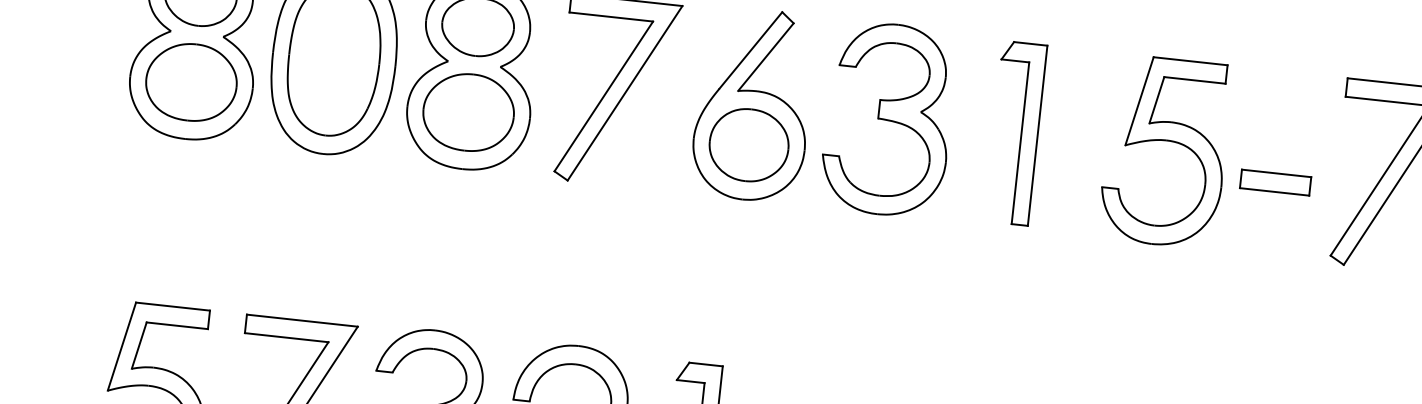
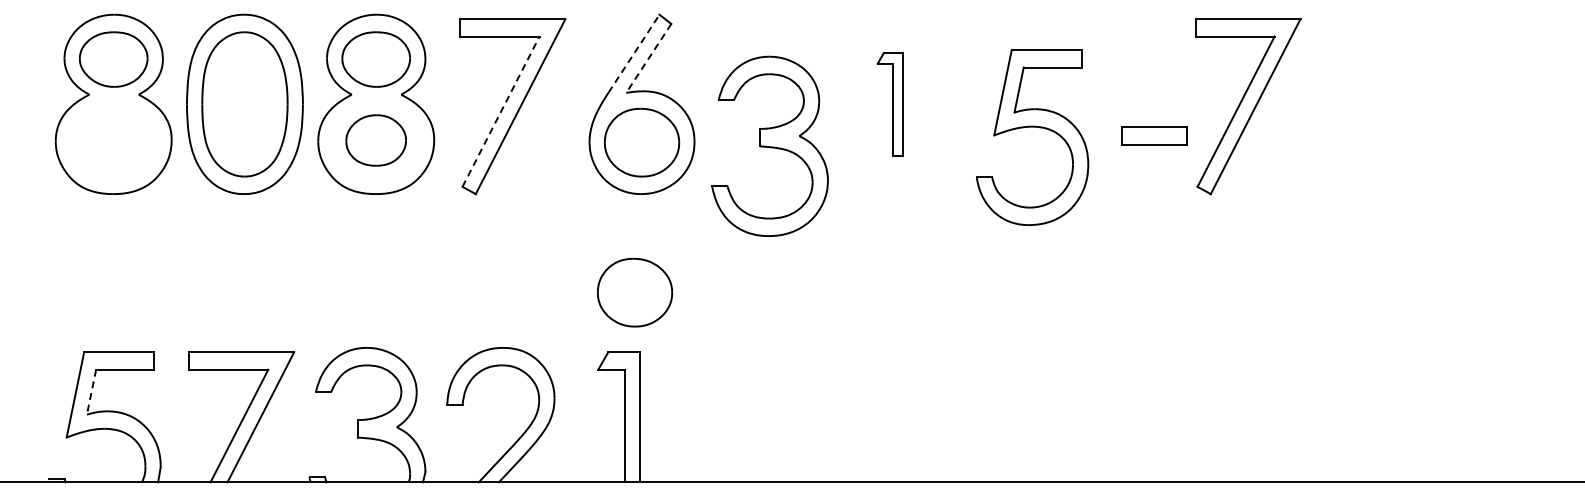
line: (751, 50) -> (634, 53), solid -> dashed
line: (765, 57) -> (648, 58), solid -> dashed
part: (191, 82) -> (113, 140), removed
line: (604, 96) -> (501, 111), solid -> dashed
part: (467, 112) -> (375, 140), size x0.7
part: (888, 118) -> (769, 145), moved
part: (1014, 133) -> (889, 104), size x0.6
part: (1166, 141) -> (1032, 127), moved
part: (1275, 182) -> (1154, 135), moved
part: (725, 302) -> (635, 292), added
line: (139, 345) -> (91, 392), solid -> dashed

